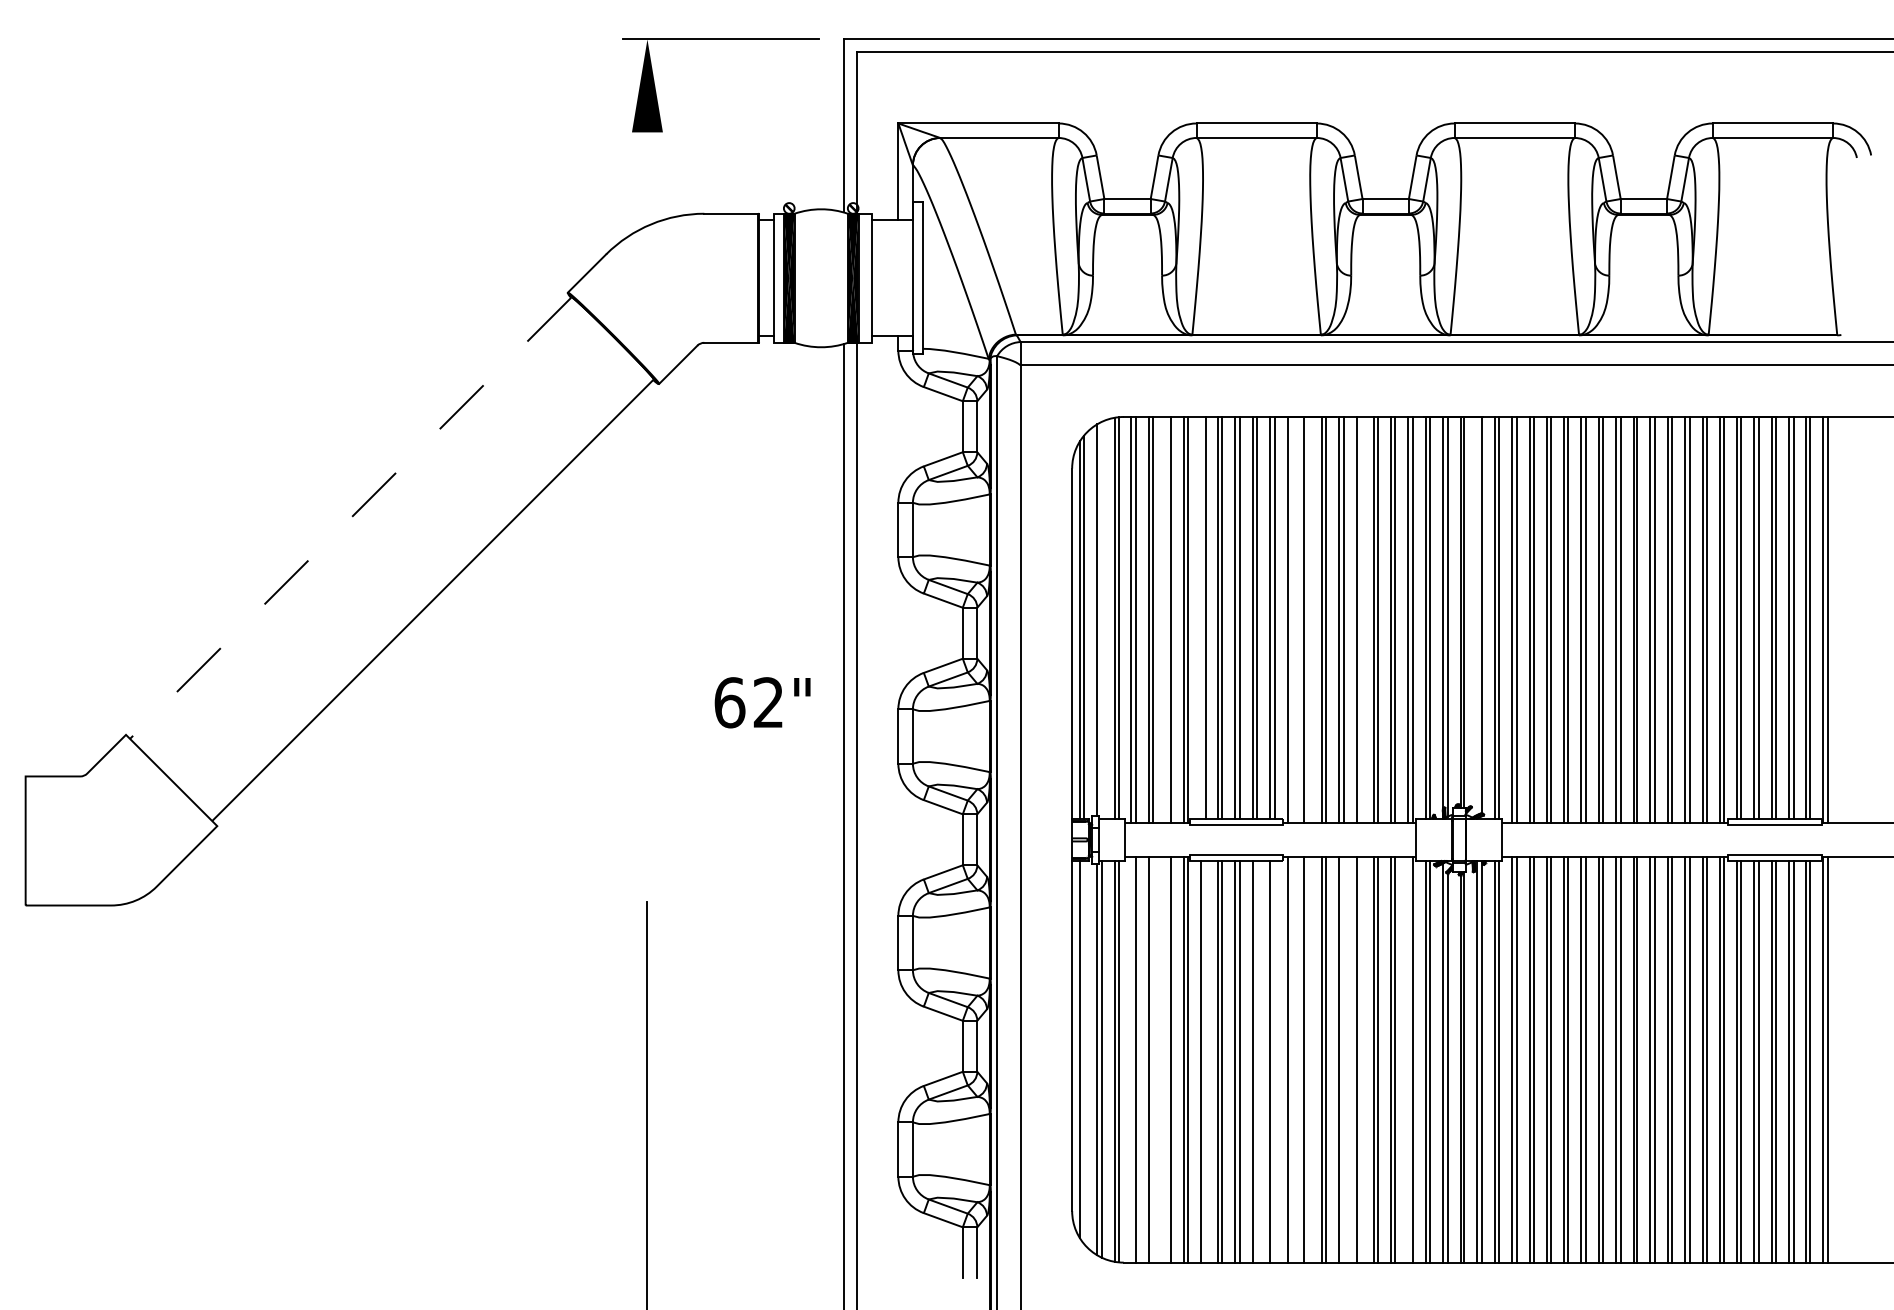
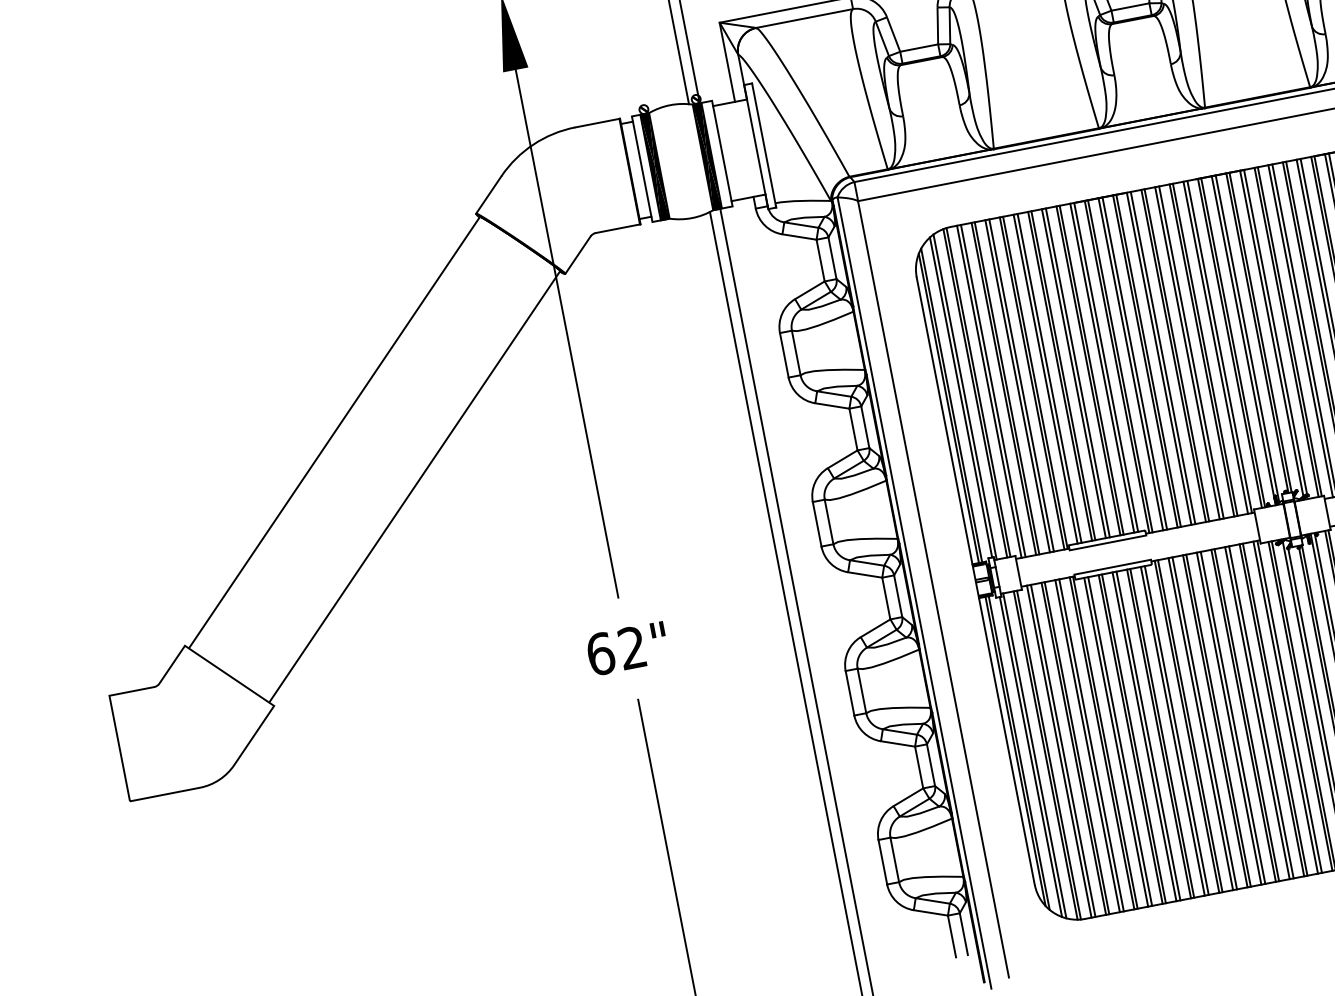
line: (647, 454) -> (567, 333), added
line: (350, 518) -> (334, 433), dashed -> solid
line: (1477, 615) -> (1271, 333), added
line: (1200, 617) -> (1045, 378), added
line: (1166, 619) -> (1017, 385), added
line: (1291, 619) -> (1120, 366), added
line: (1309, 619) -> (1134, 363), added
line: (1360, 619) -> (1176, 355), added
line: (1101, 620) -> (964, 397), added
text: (762, 702) -> (627, 648), moved
line: (1084, 1051) -> (1019, 752), added
line: (1131, 1059) -> (1059, 751), added
line: (1153, 1059) -> (1077, 747), added
line: (1166, 1059) -> (1087, 745), added
line: (1291, 1059) -> (1190, 726), added
line: (1309, 1059) -> (1204, 723), added
line: (1343, 1059) -> (1232, 717), added
line: (1360, 1059) -> (1246, 715), added
line: (1408, 1059) -> (1285, 707), added
line: (1205, 1061) -> (1120, 741), added
line: (1256, 1061) -> (1161, 733), added
line: (1274, 1061) -> (1176, 730), added

